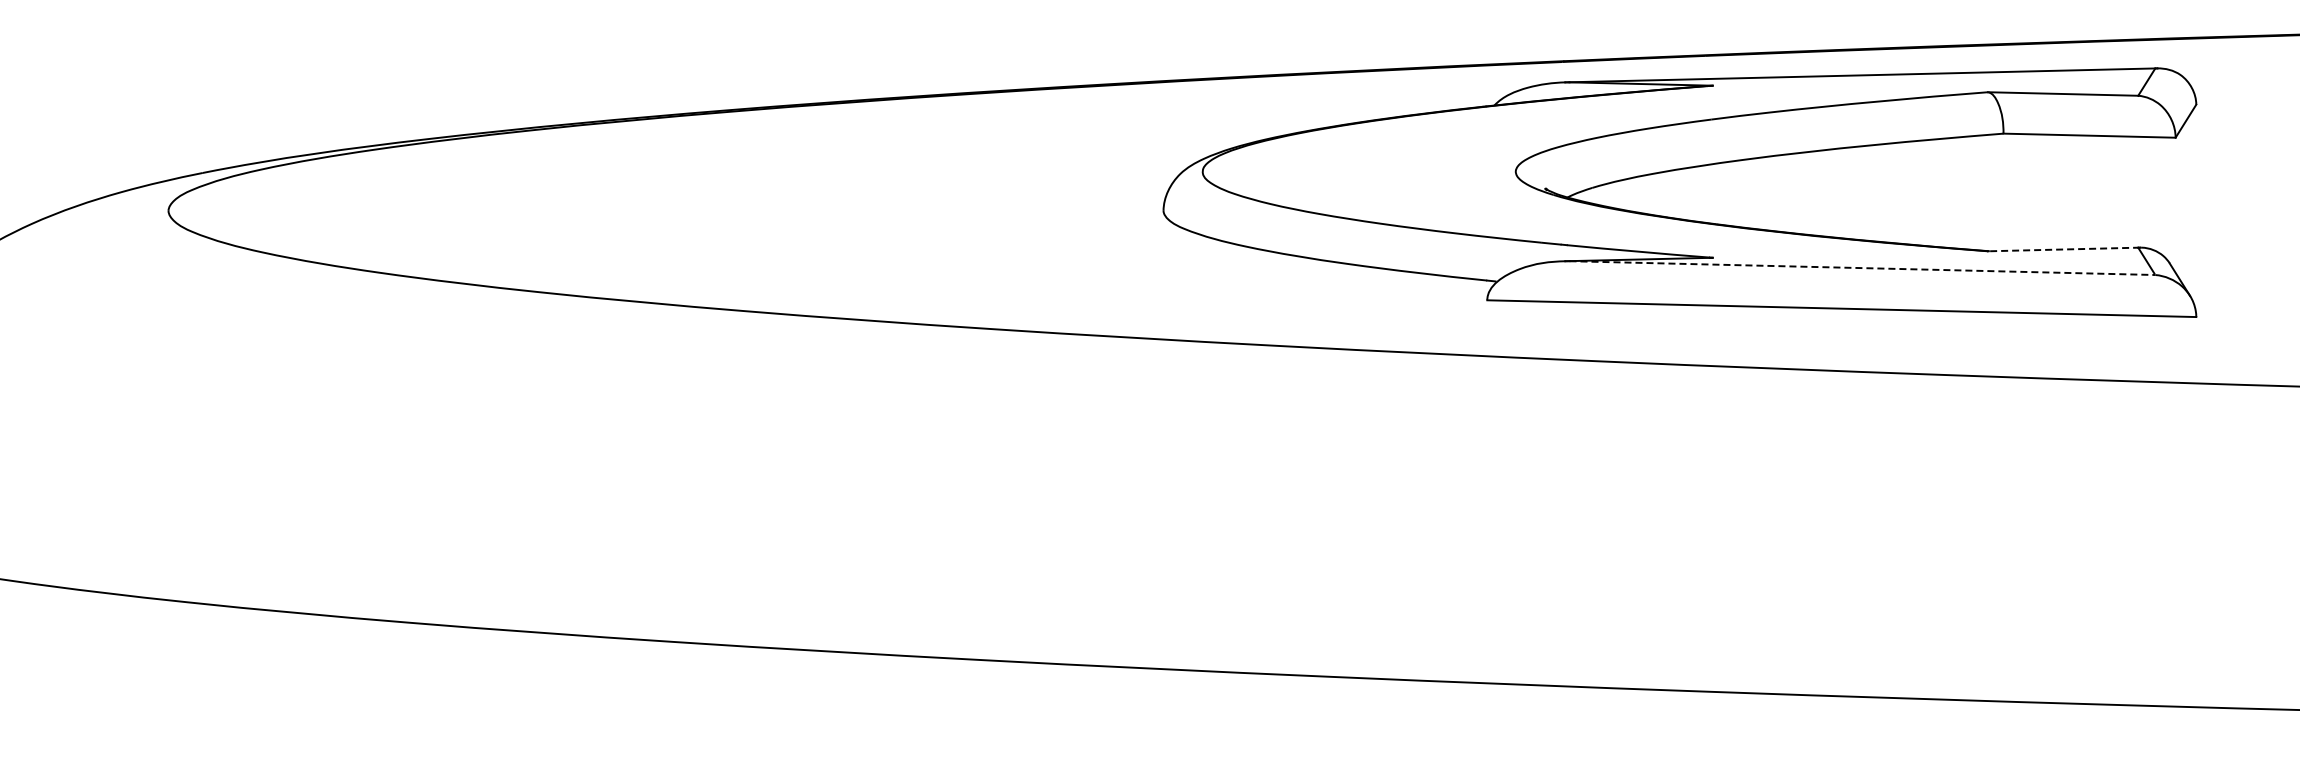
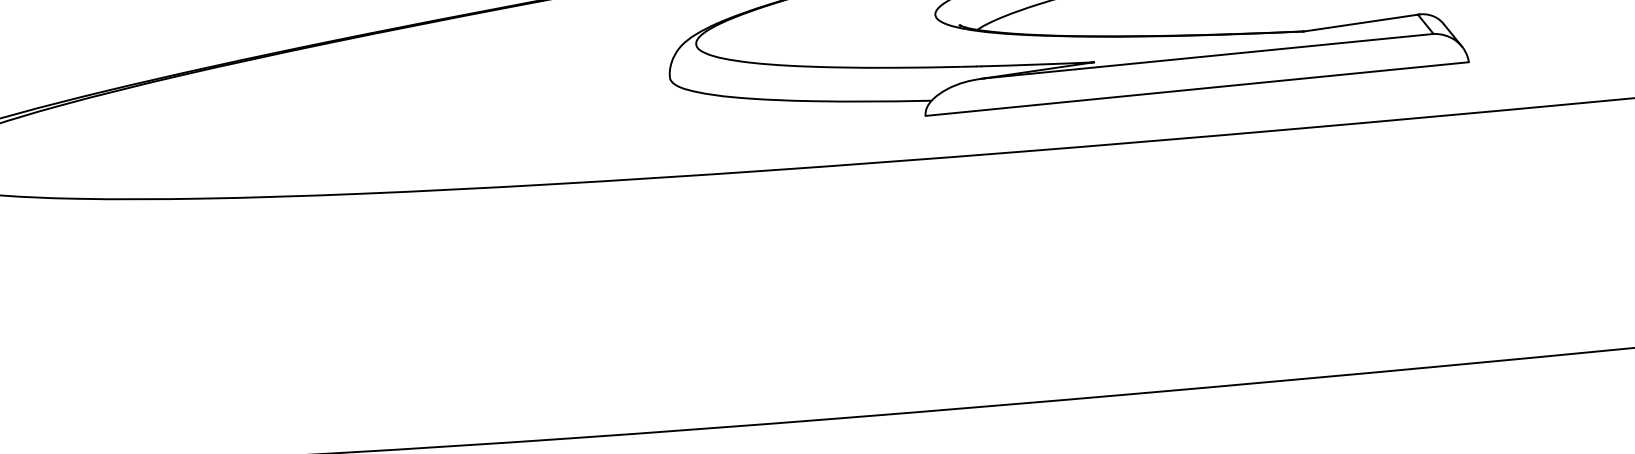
line: (2063, 249) -> (1361, 23), dashed -> solid
line: (1862, 268) -> (1209, 56), dashed -> solid

